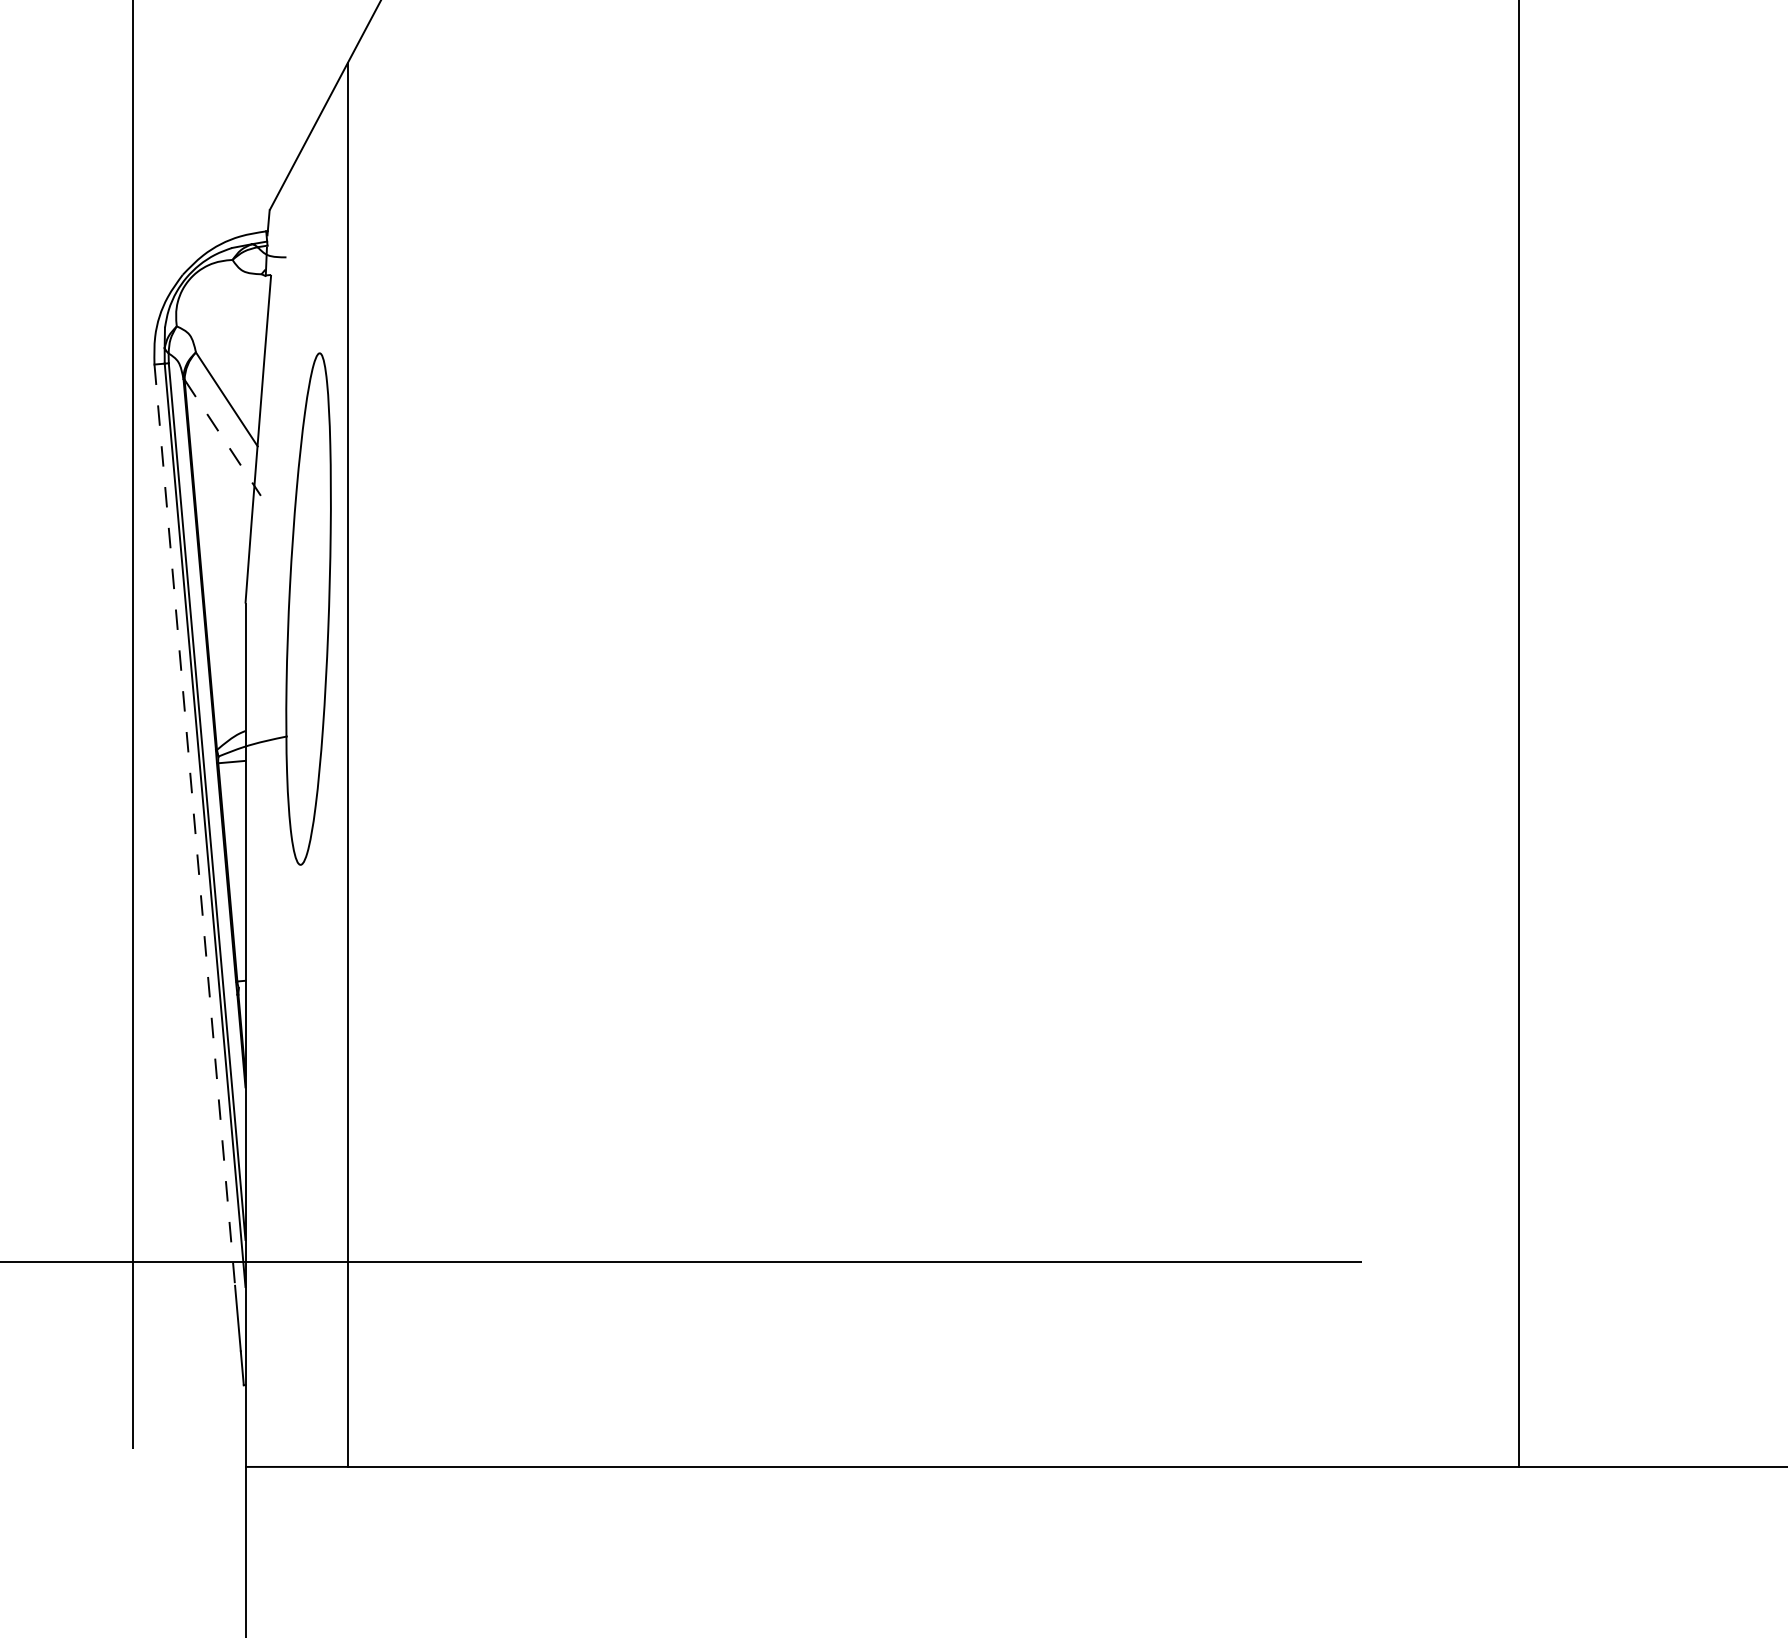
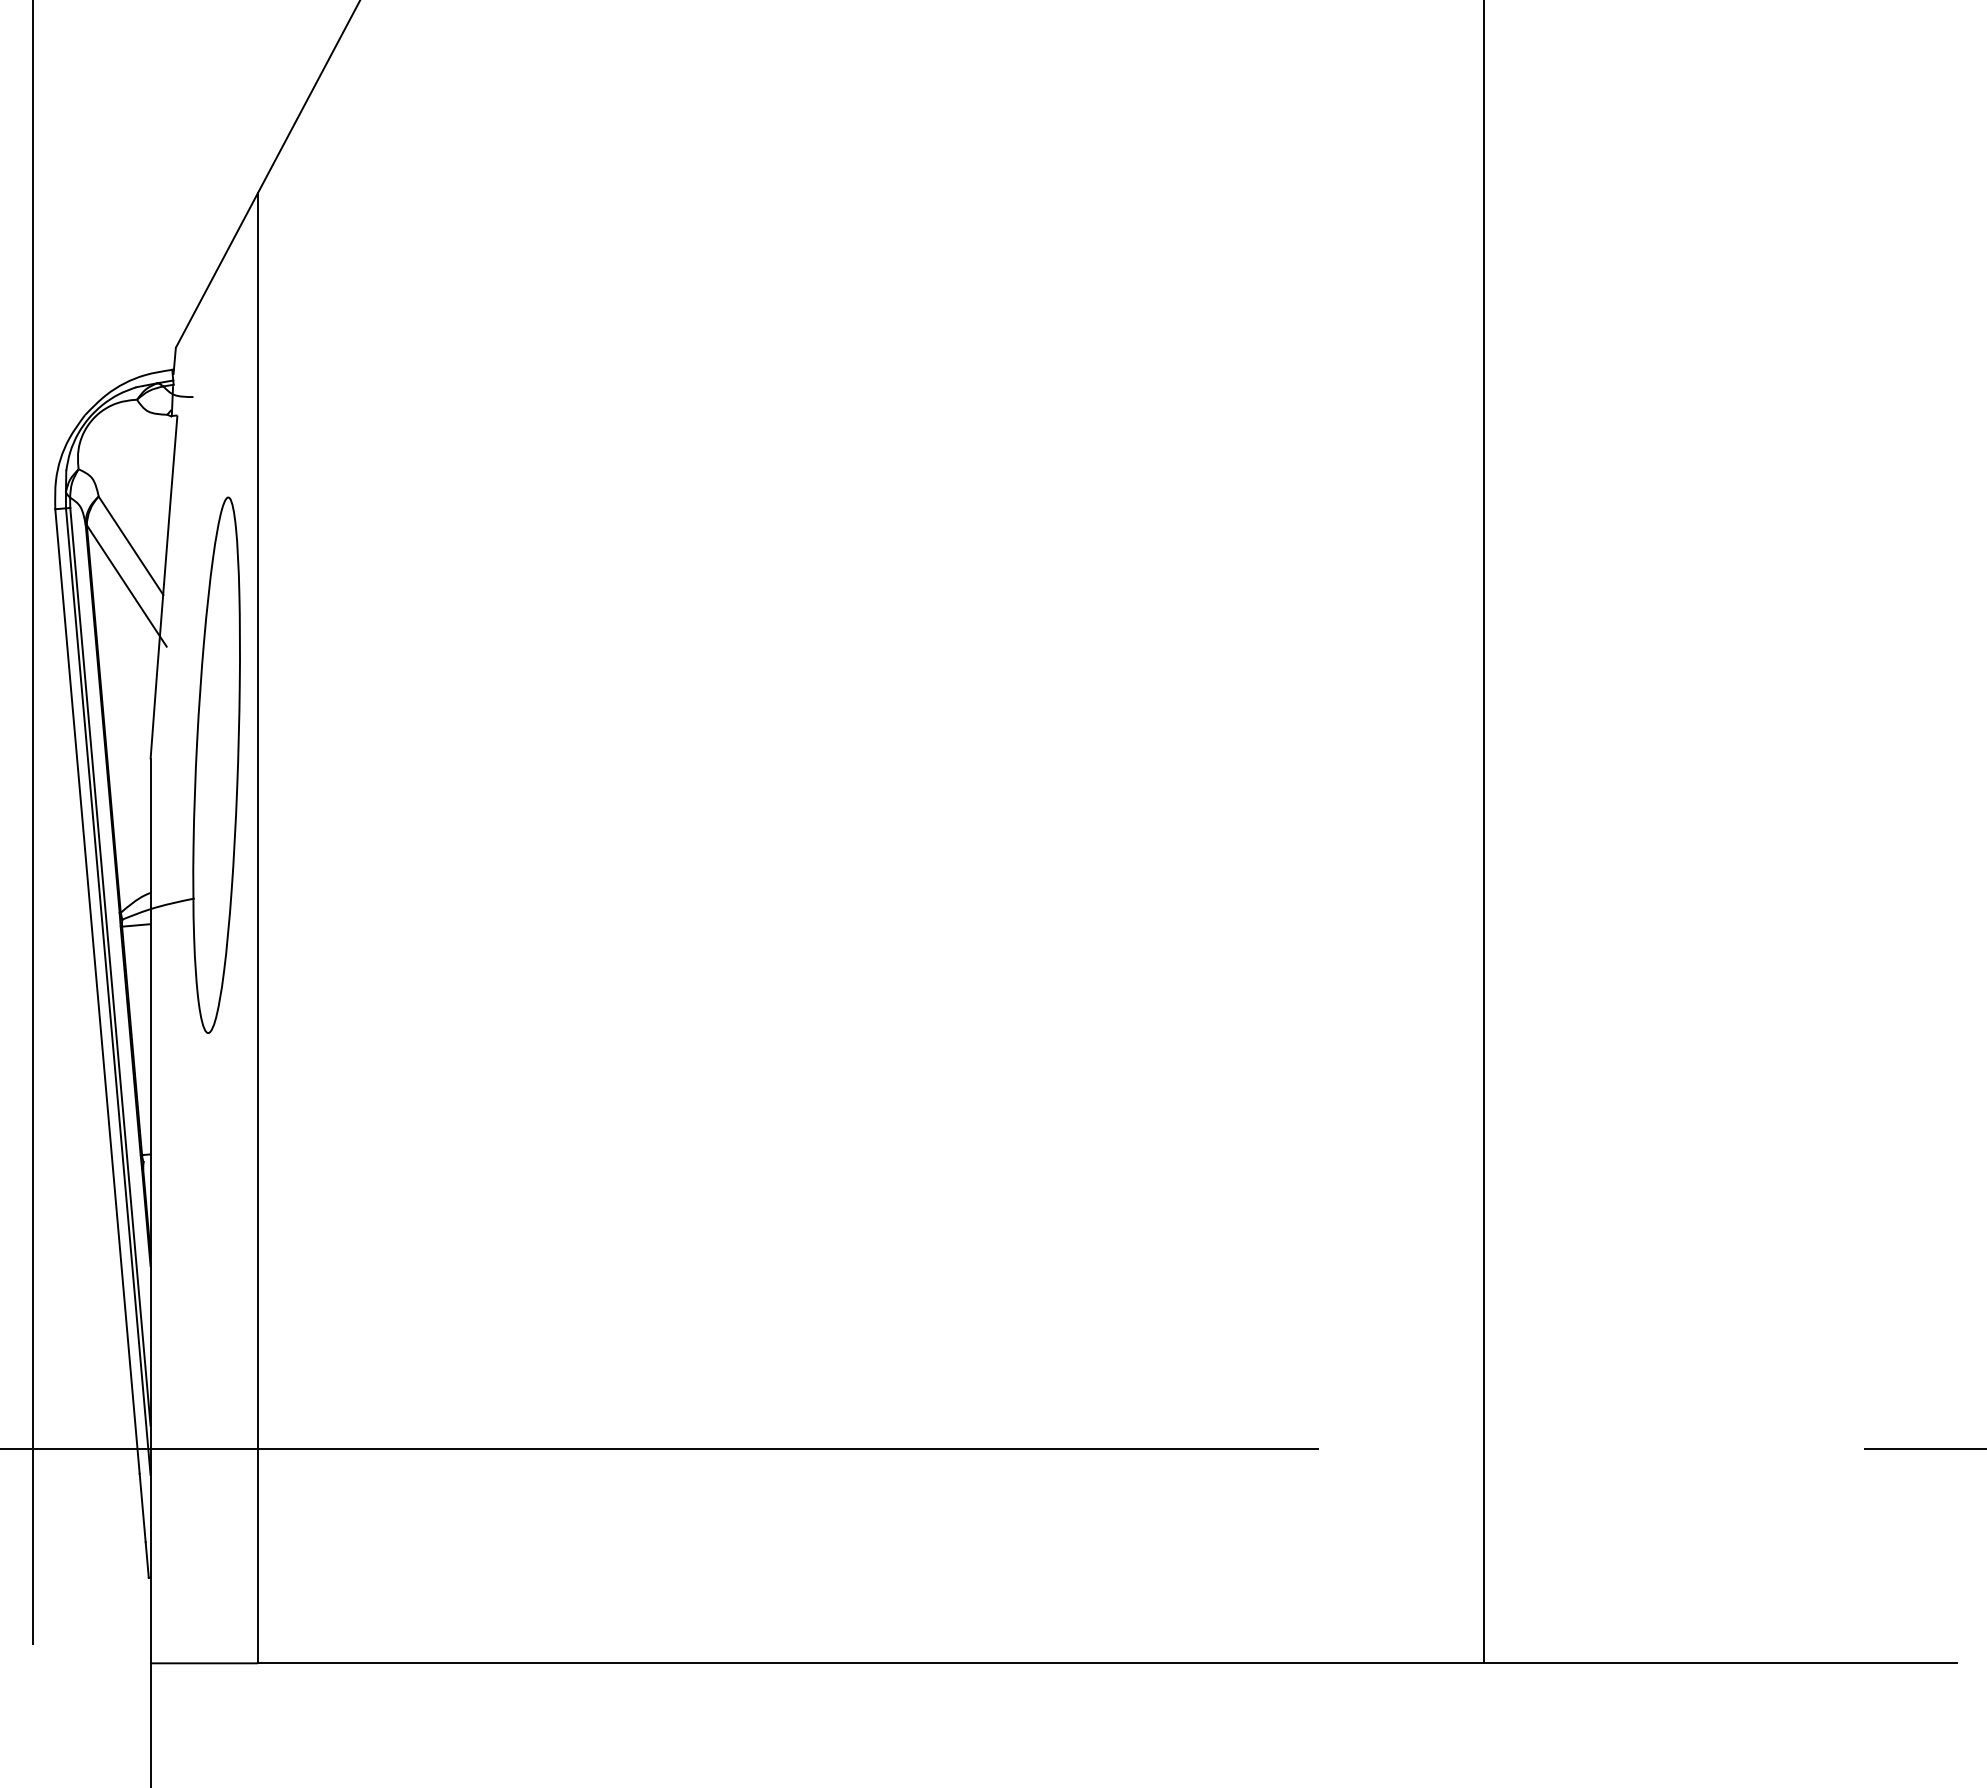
line: (222, 437) -> (126, 585), dashed -> solid
line: (194, 826) -> (97, 992), dashed -> solid

